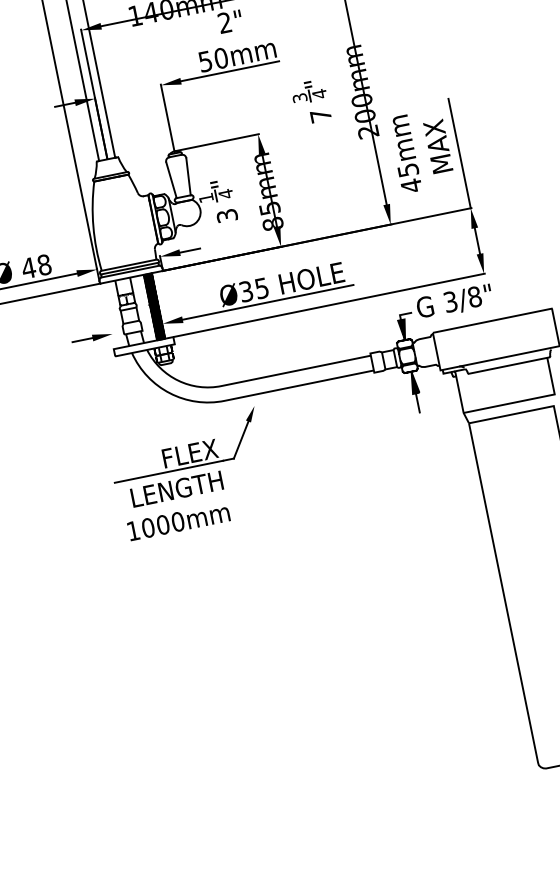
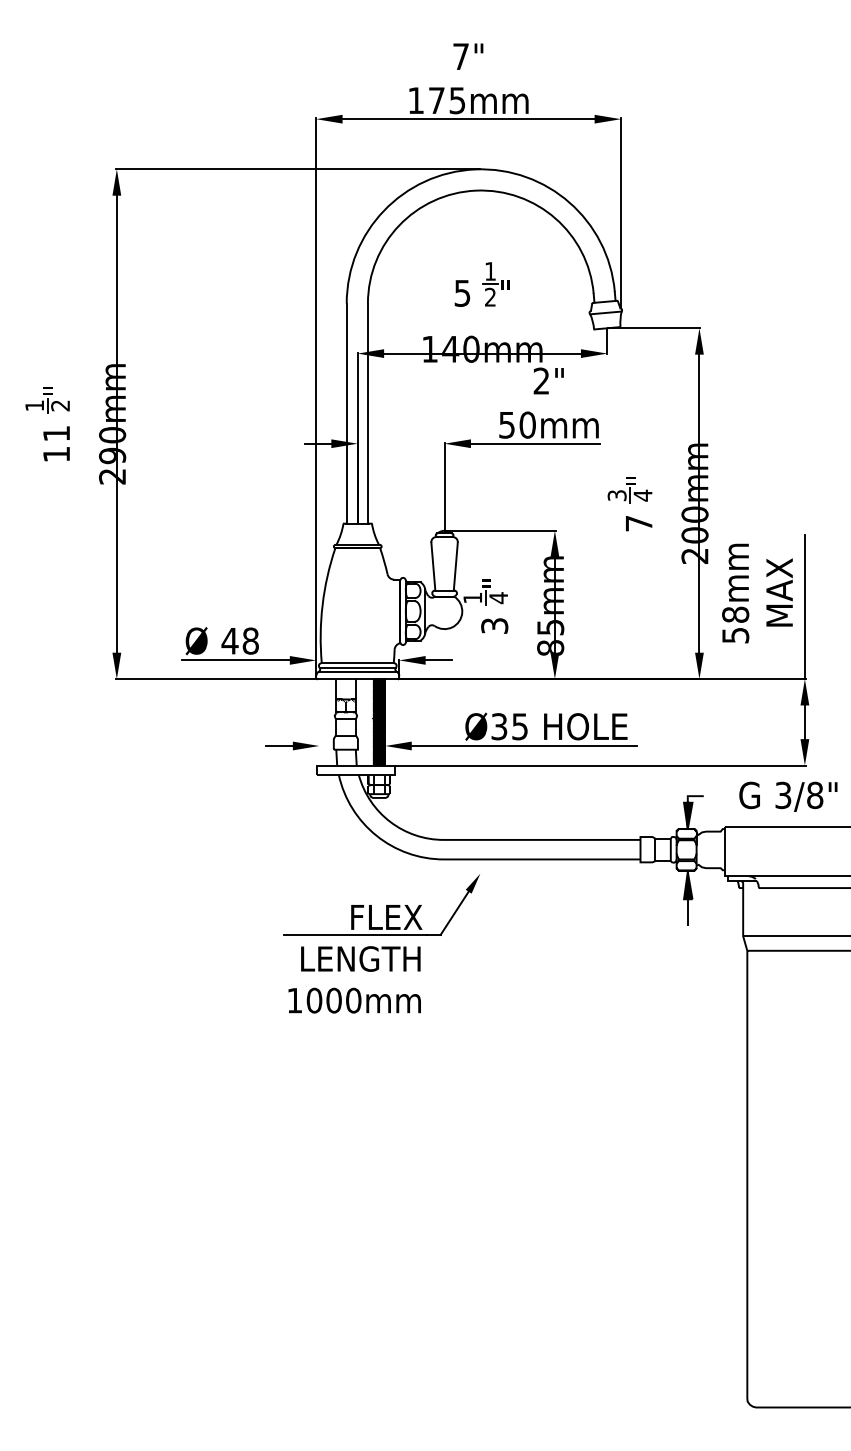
text: (409, 178) -> (735, 625), 45mm -> 58mm
text: (454, 301) -> (788, 796), moved

